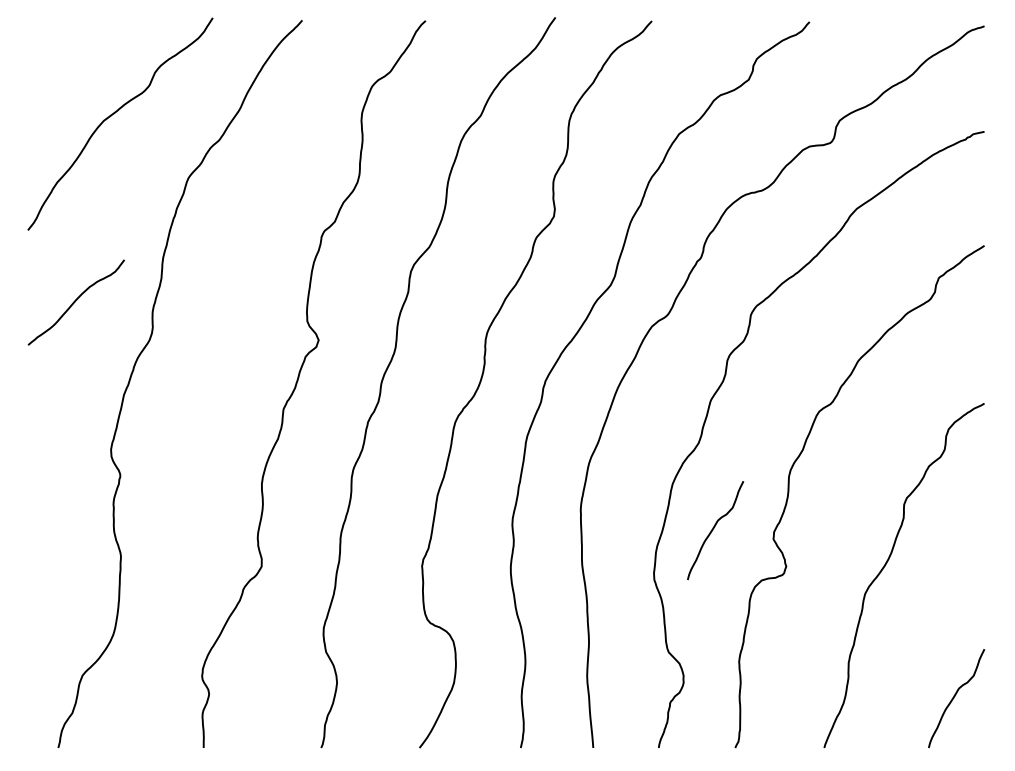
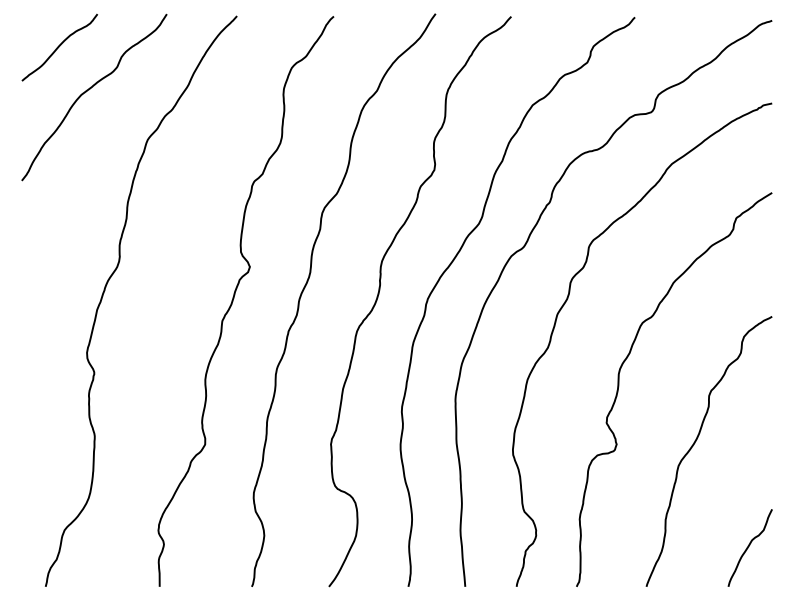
curve: (75, 302) -> (59, 47), moved
curve: (713, 530) -> (559, 416), removed

